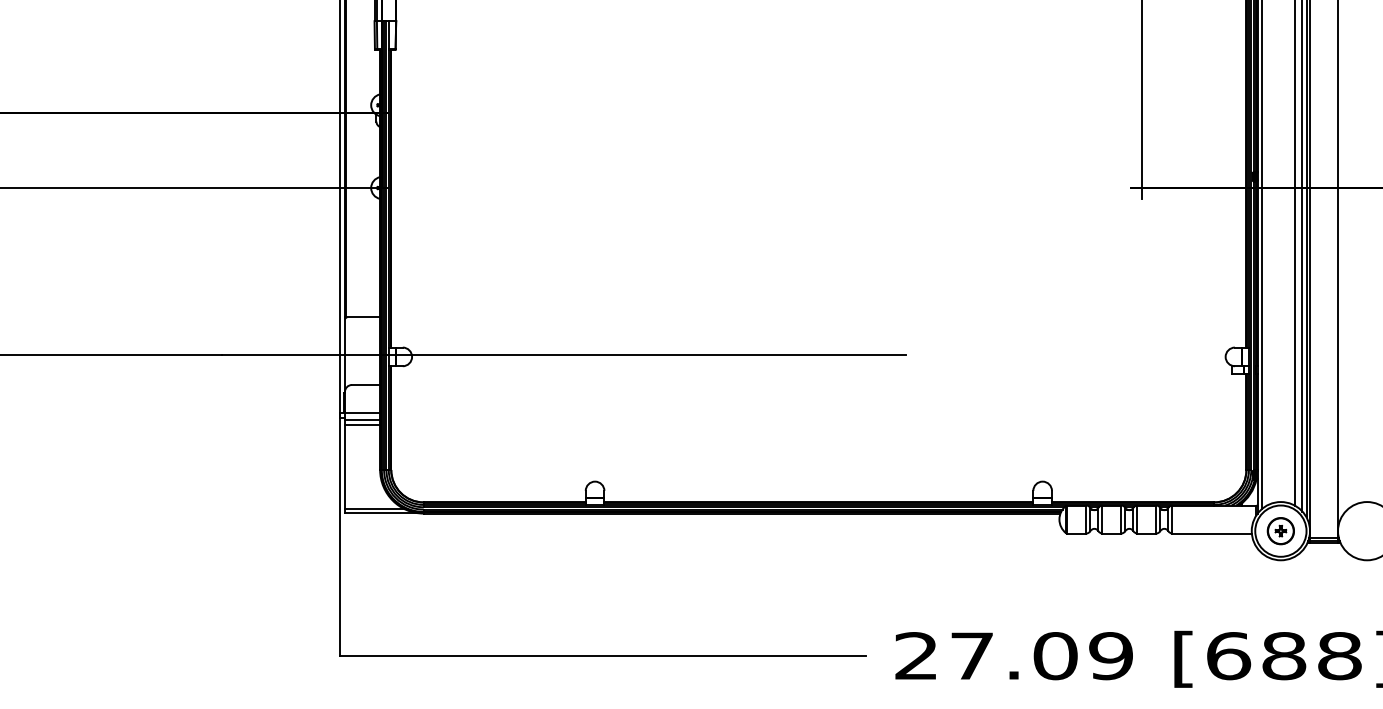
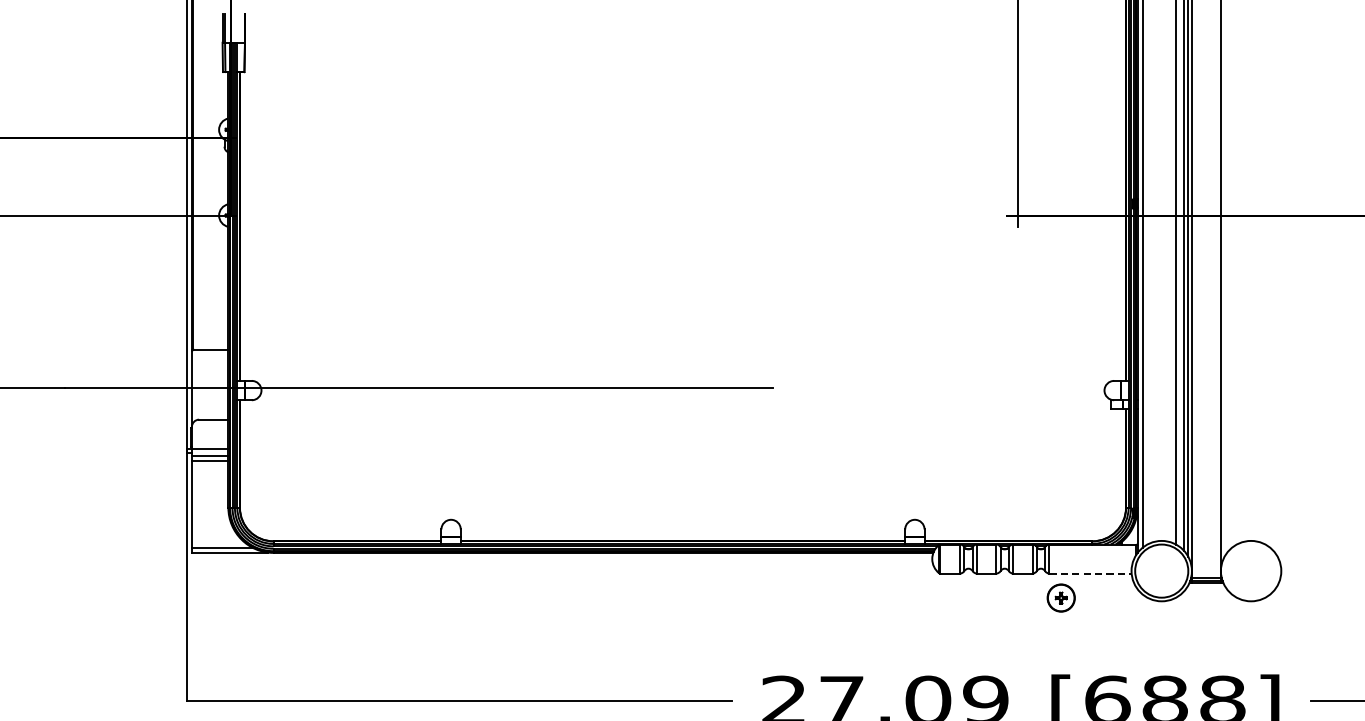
part: (1280, 531) -> (1060, 598), moved
line: (1212, 533) -> (1090, 573), solid -> dashed

